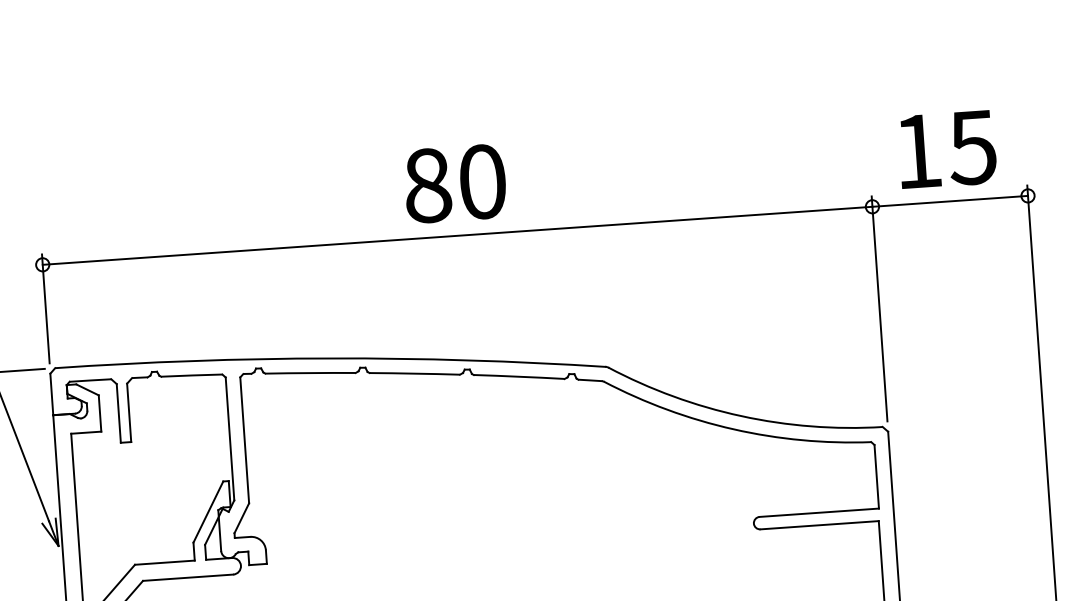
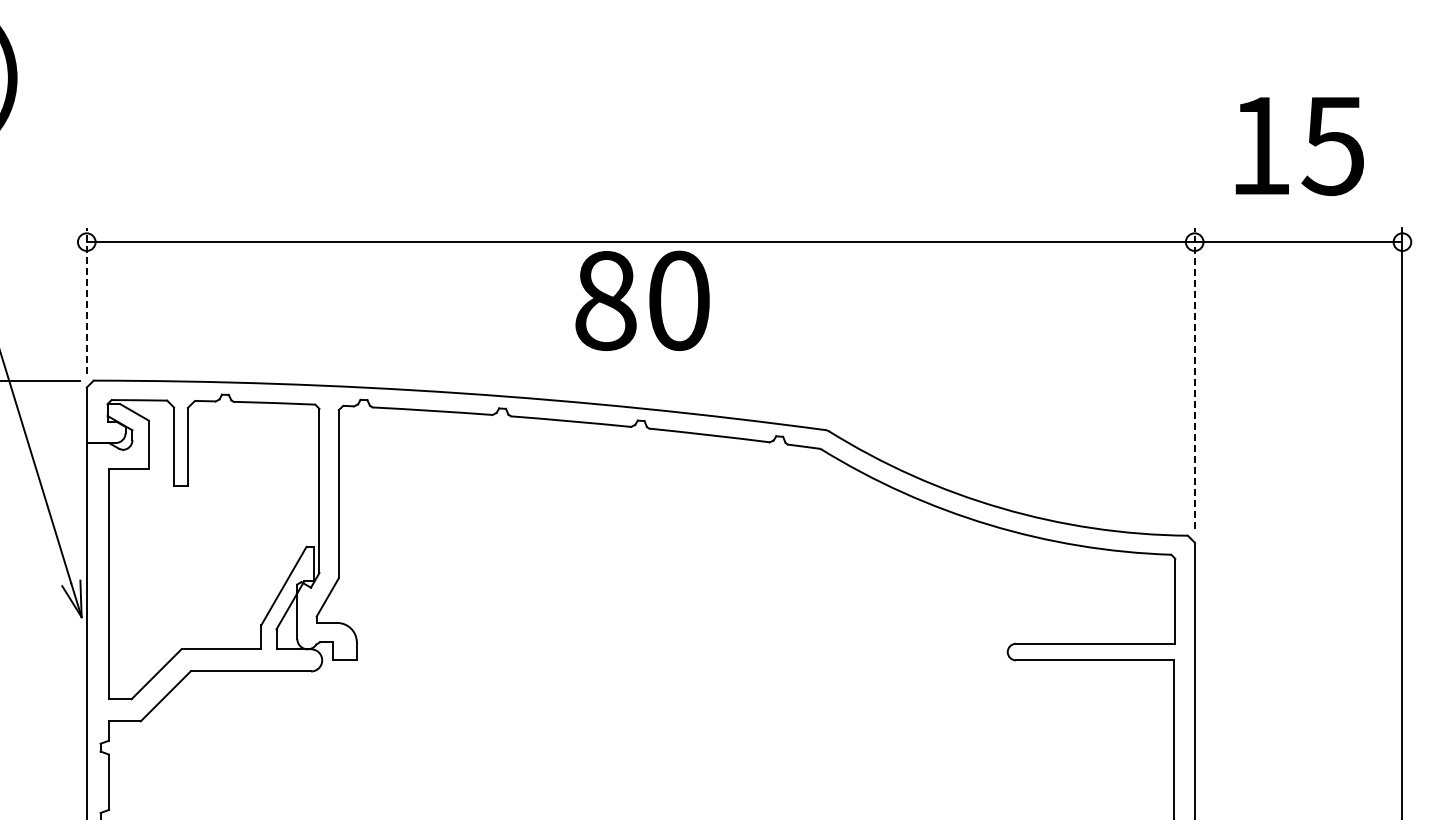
text: (947, 149) -> (1299, 146), moved
text: (455, 183) -> (642, 300), moved
line: (879, 308) -> (1194, 378), solid -> dashed
line: (45, 309) -> (86, 301), solid -> dashed

